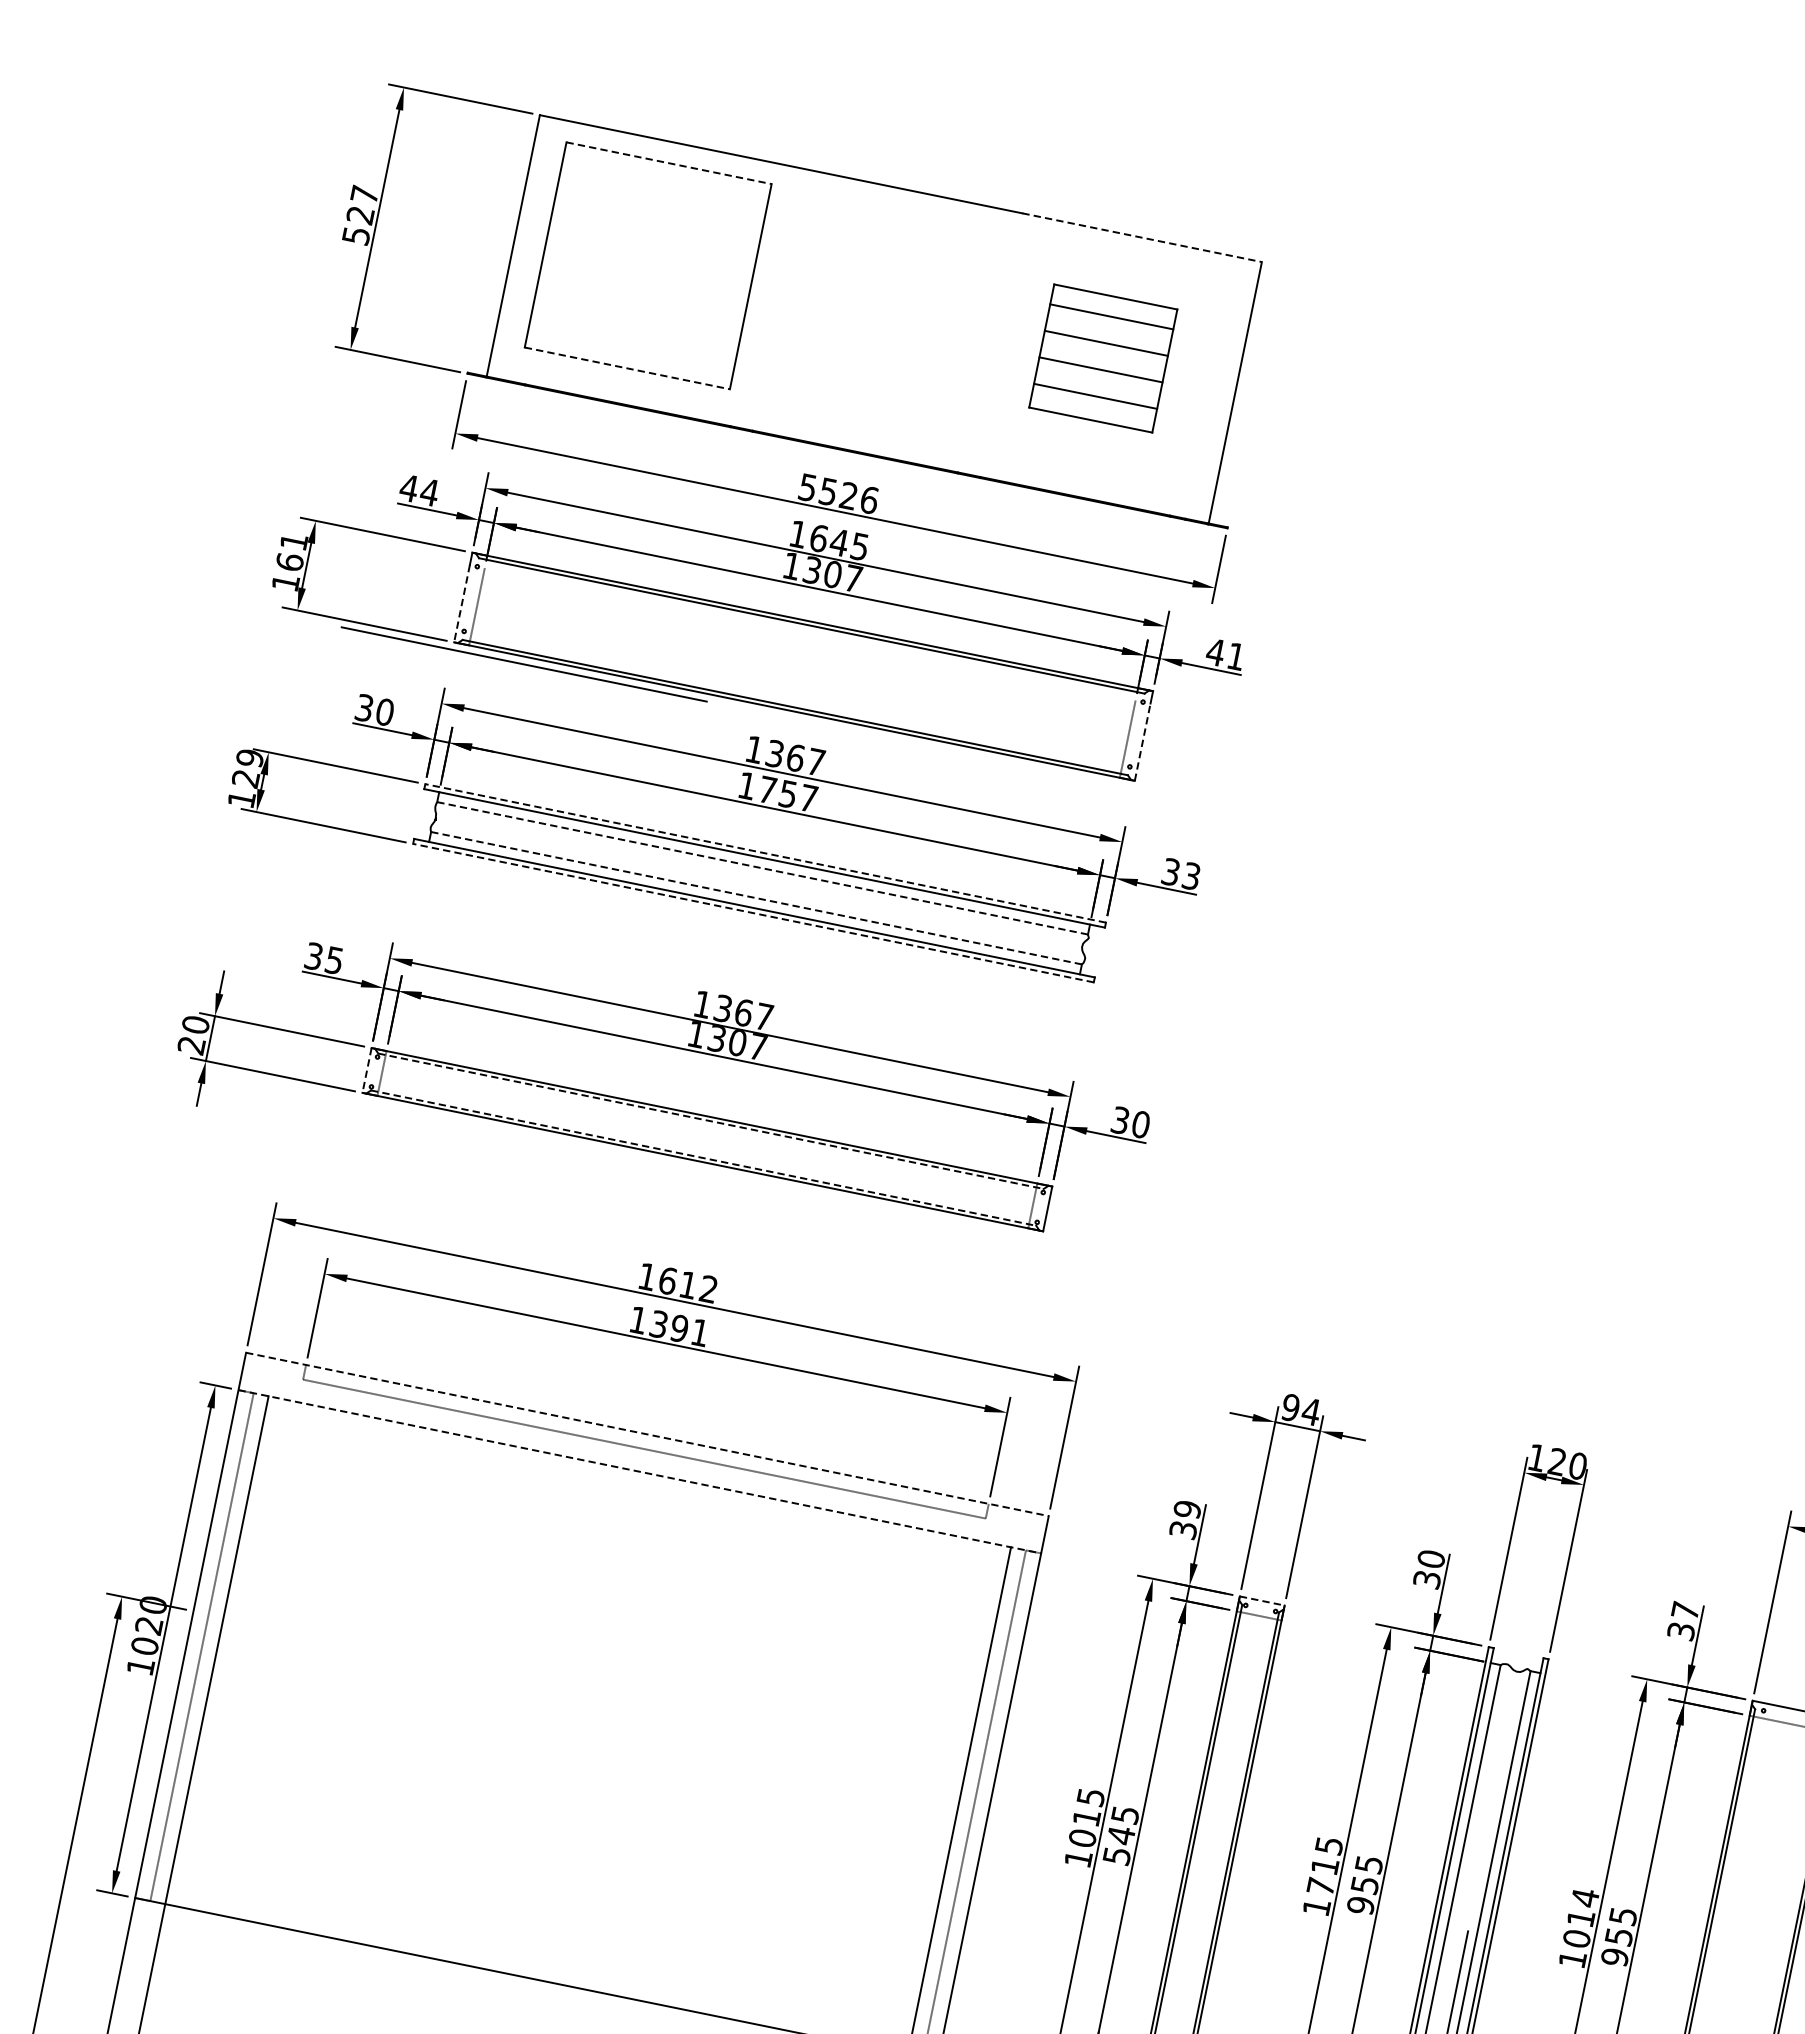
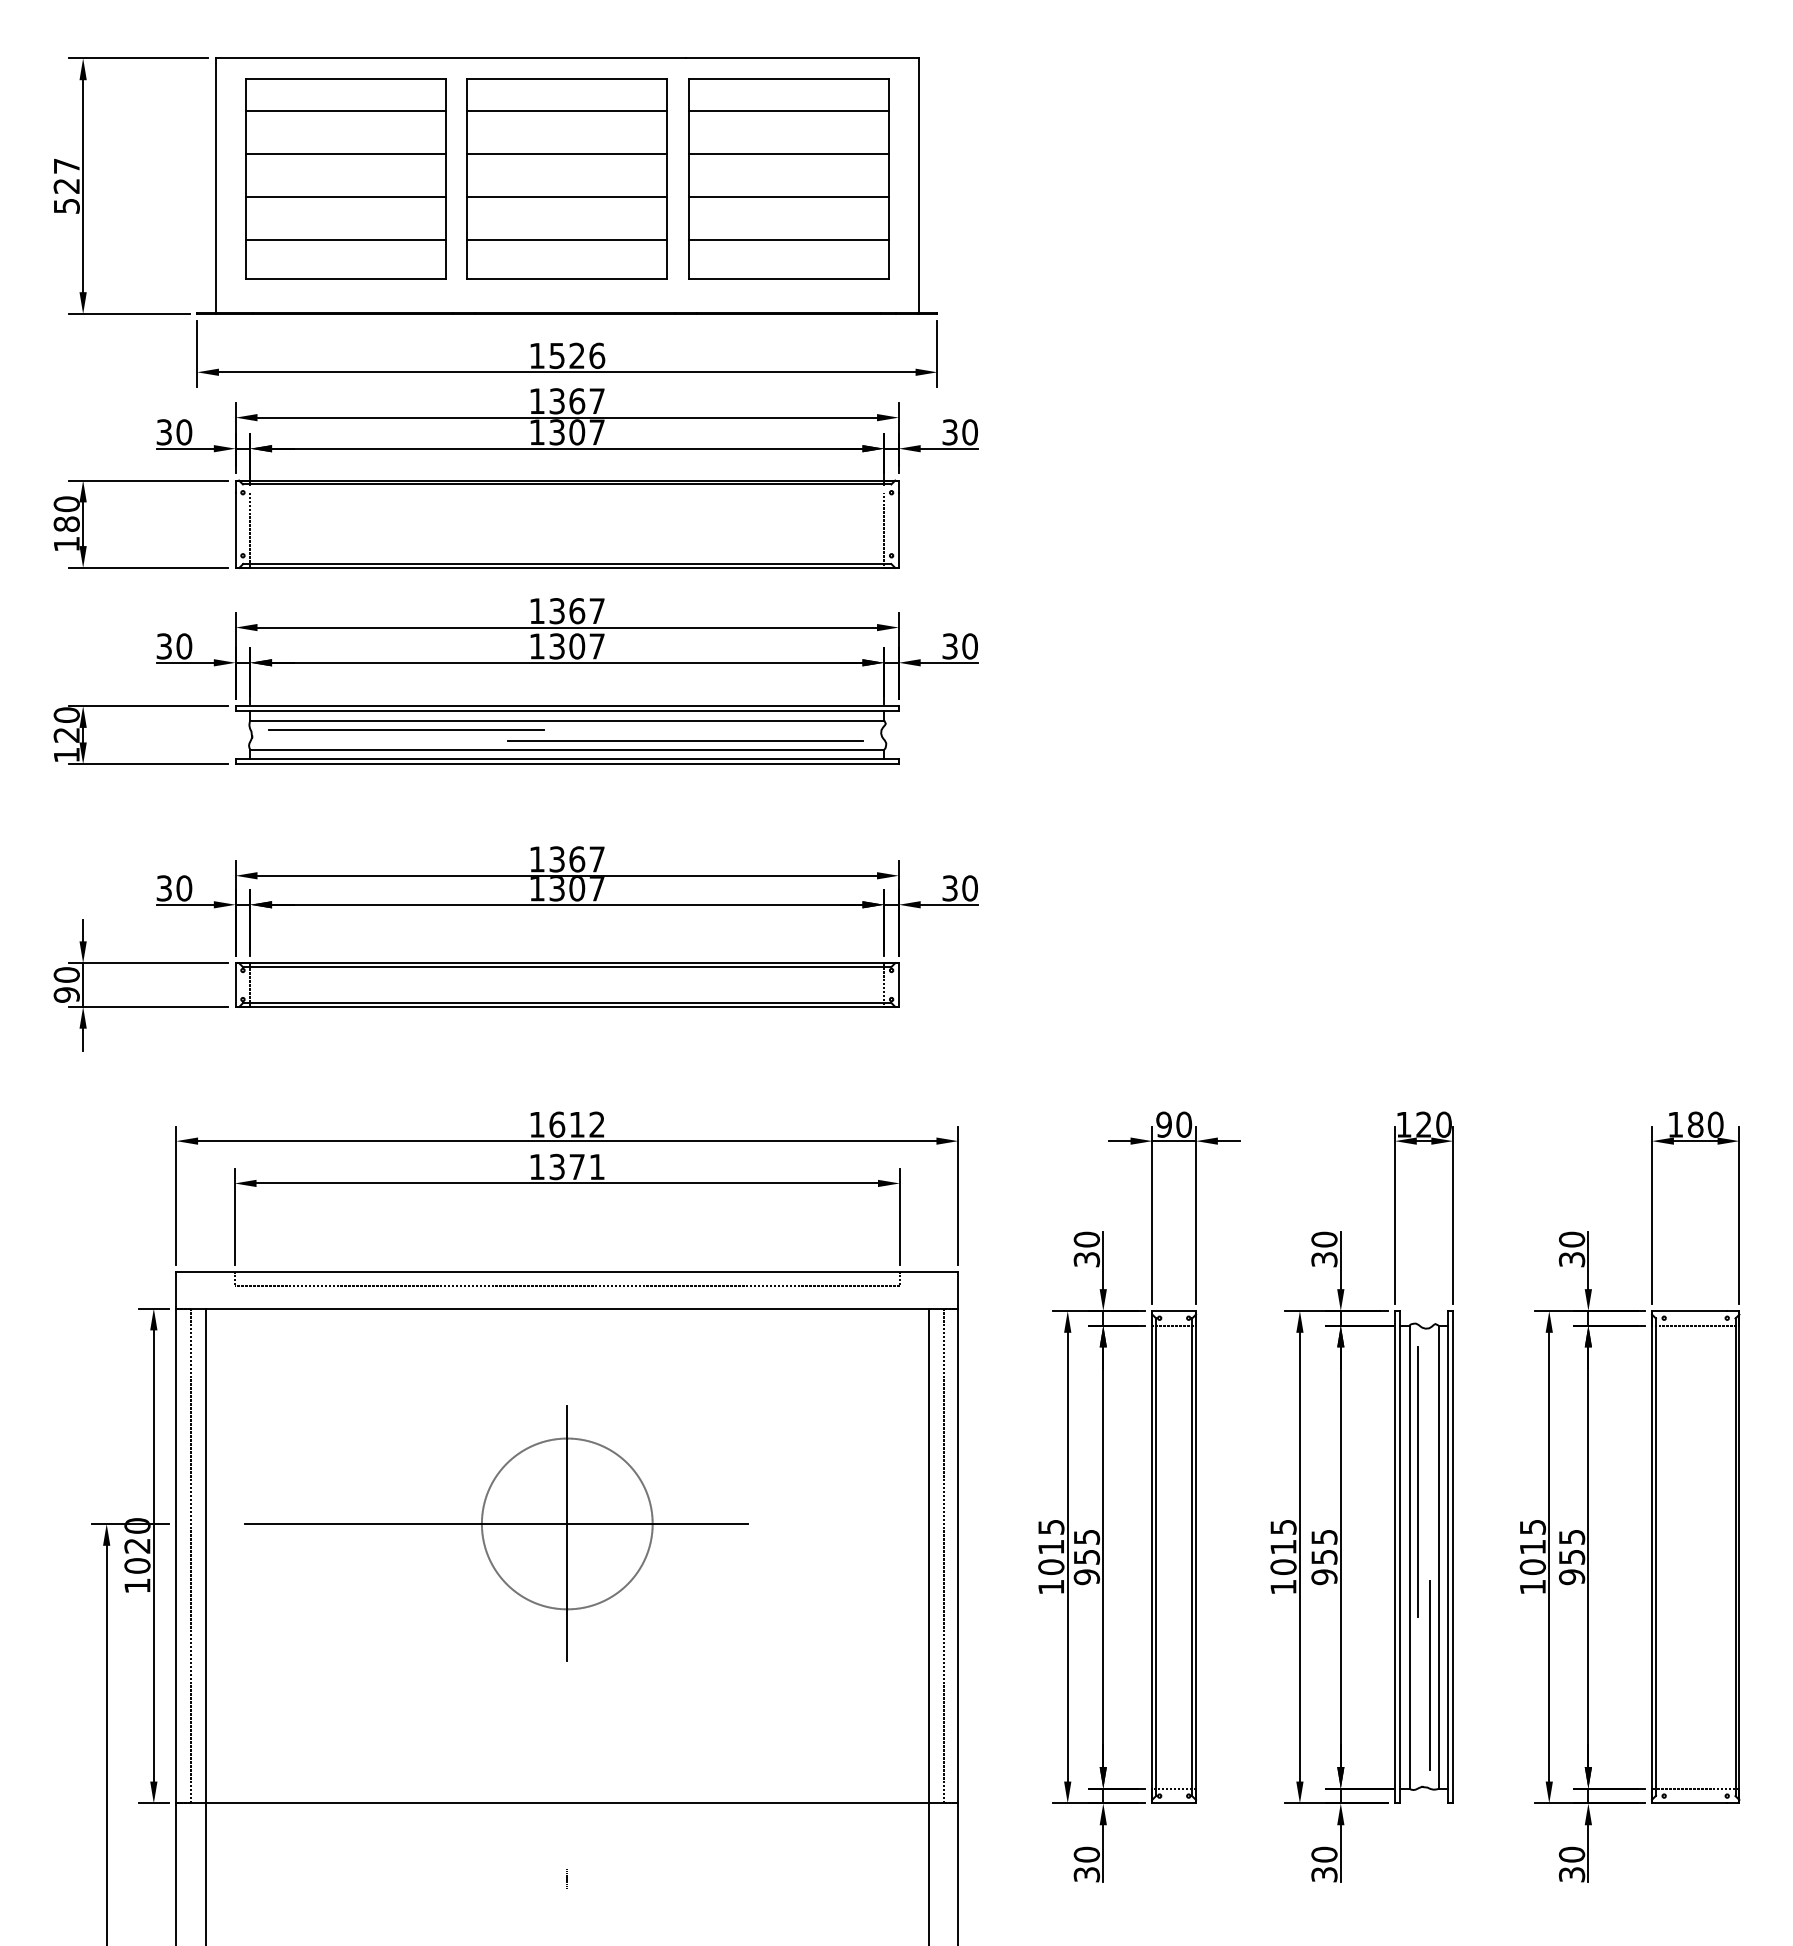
line: (669, 162) -> (345, 78), dashed -> solid
line: (662, 196) -> (345, 111), added
line: (1142, 237) -> (802, 58), dashed -> solid
line: (653, 240) -> (345, 154), added
line: (644, 285) -> (345, 197), added
part: (874, 311) -> (566, 178), added
line: (635, 329) -> (345, 240), added
part: (1102, 358) -> (788, 178), size x1.67
line: (627, 368) -> (345, 278), dashed -> solid
text: (807, 488) -> (536, 356), 5526 -> 1526
text: (419, 490) -> (174, 432), 44 -> 30
text: (838, 542) -> (576, 401), 1645 -> 1367
text: (291, 551) -> (66, 513), 161 -> 180
line: (461, 603) -> (235, 530), dashed -> solid
text: (1225, 654) -> (959, 432), 41 -> 30
line: (524, 663) -> (685, 740), moved
line: (1142, 742) -> (898, 530), dashed -> solid
text: (249, 758) -> (66, 715), 129 -> 120
text: (778, 792) -> (567, 646), 1757 -> 1307
line: (595, 843) -> (406, 729), added
line: (765, 853) -> (567, 706), dashed -> solid
line: (761, 868) -> (566, 720), dashed -> solid
text: (1190, 876) -> (969, 646), 33 -> 30
line: (755, 897) -> (566, 749), dashed -> solid
line: (753, 913) -> (567, 764), dashed -> solid
text: (334, 960) -> (184, 888), 35 -> 30
text: (191, 1044) -> (66, 994), 20 -> 90
line: (366, 1070) -> (235, 985), dashed -> solid
line: (711, 1121) -> (567, 967), dashed -> solid
line: (703, 1157) -> (567, 1002), dashed -> solid
text: (678, 1327) -> (576, 1166), 1391 -> 1371
text: (1310, 1411) -> (1183, 1124), 94 -> 90
line: (647, 1434) -> (567, 1272), dashed -> solid
line: (640, 1471) -> (567, 1308), dashed -> solid
text: (1188, 1509) -> (1087, 1239), 39 -> 30
line: (1262, 1600) -> (1174, 1310), dashed -> solid
text: (1684, 1610) -> (1571, 1239), 37 -> 30
part: (520, 1687) -> (496, 1533), added
line: (1476, 1826) -> (1417, 1481), added
text: (1118, 1845) -> (1086, 1567), 545 -> 955
text: (1320, 1887) -> (1283, 1567), 1715 -> 1015
text: (1585, 1898) -> (1533, 1527), 1014 -> 1015

